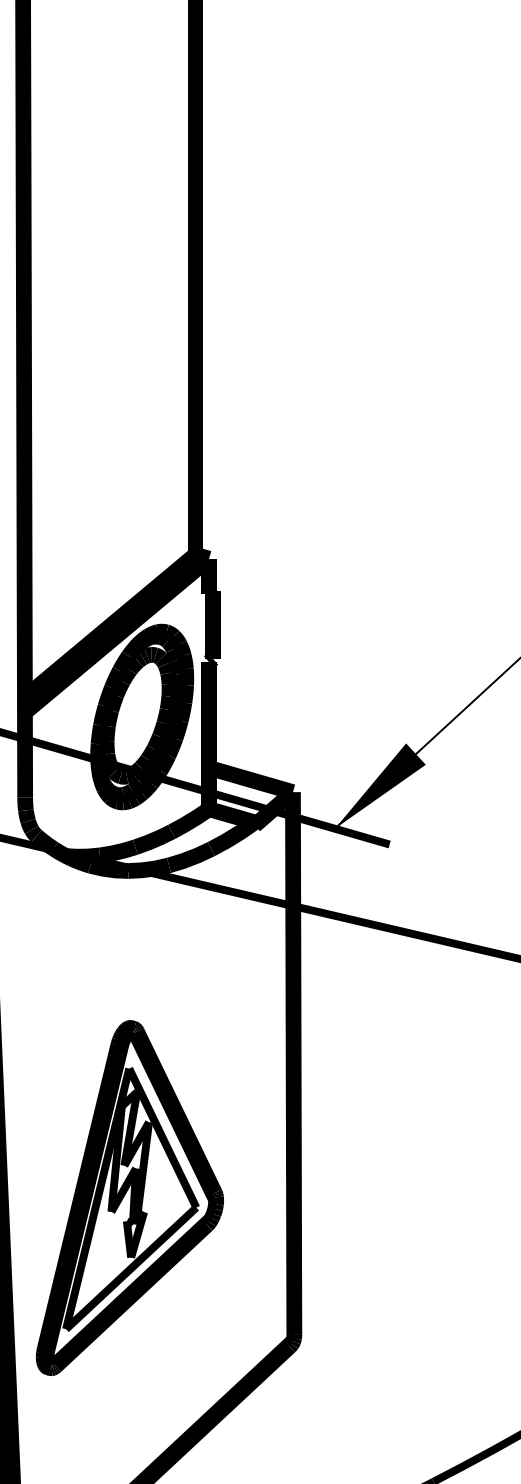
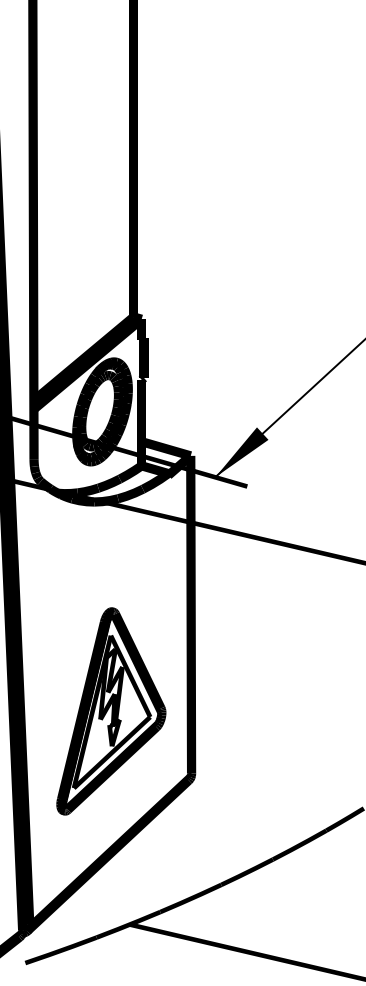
part: (130, 1198) -> (111, 711), moved

